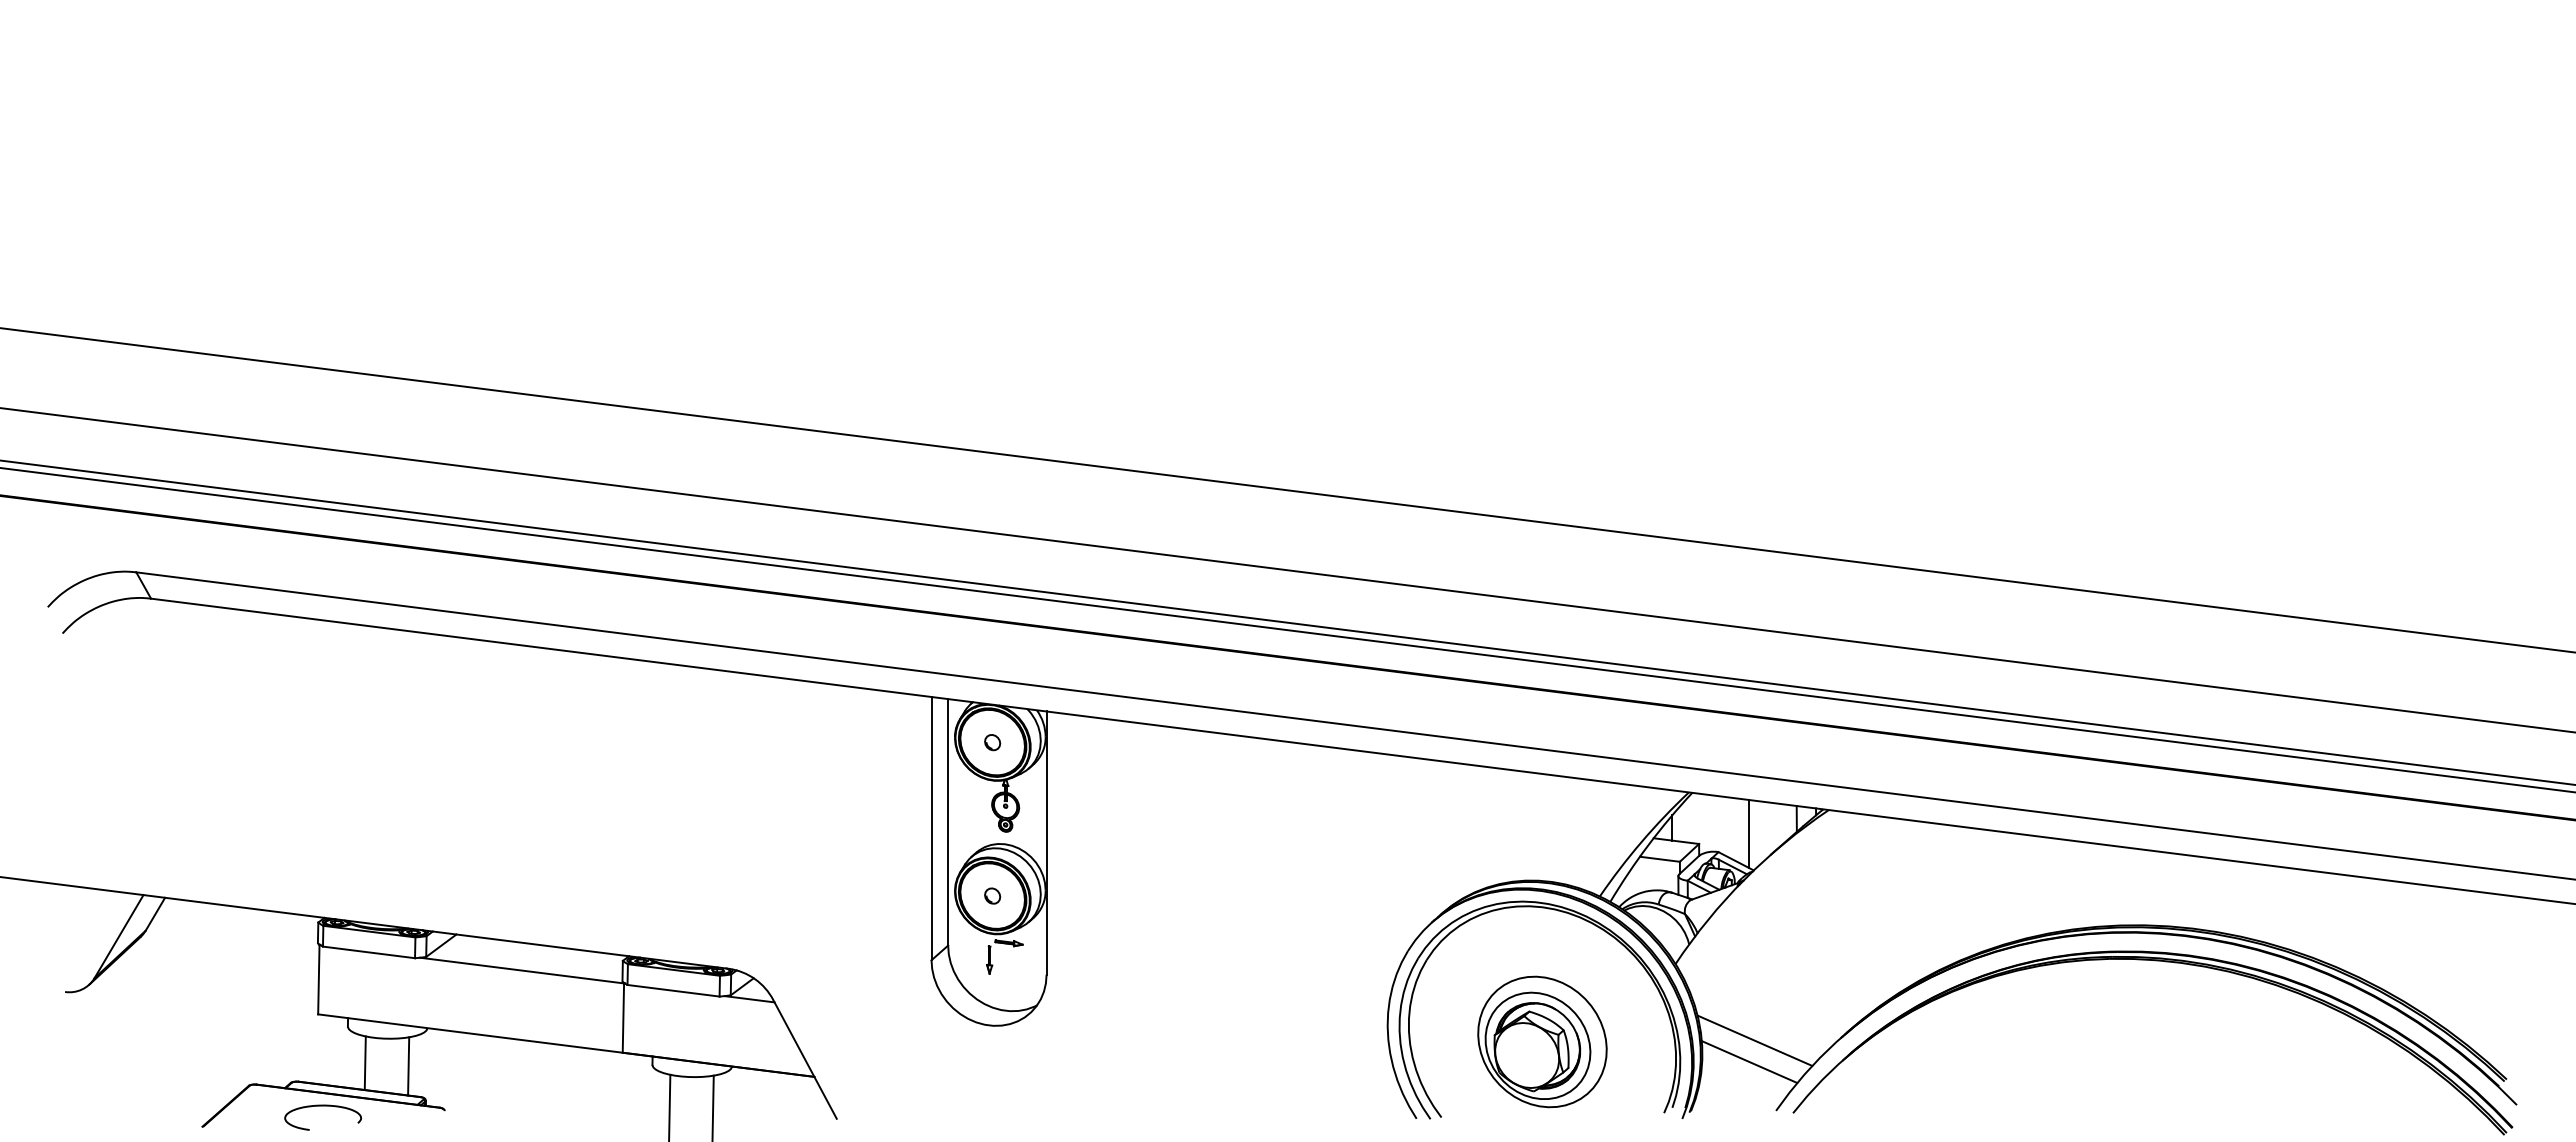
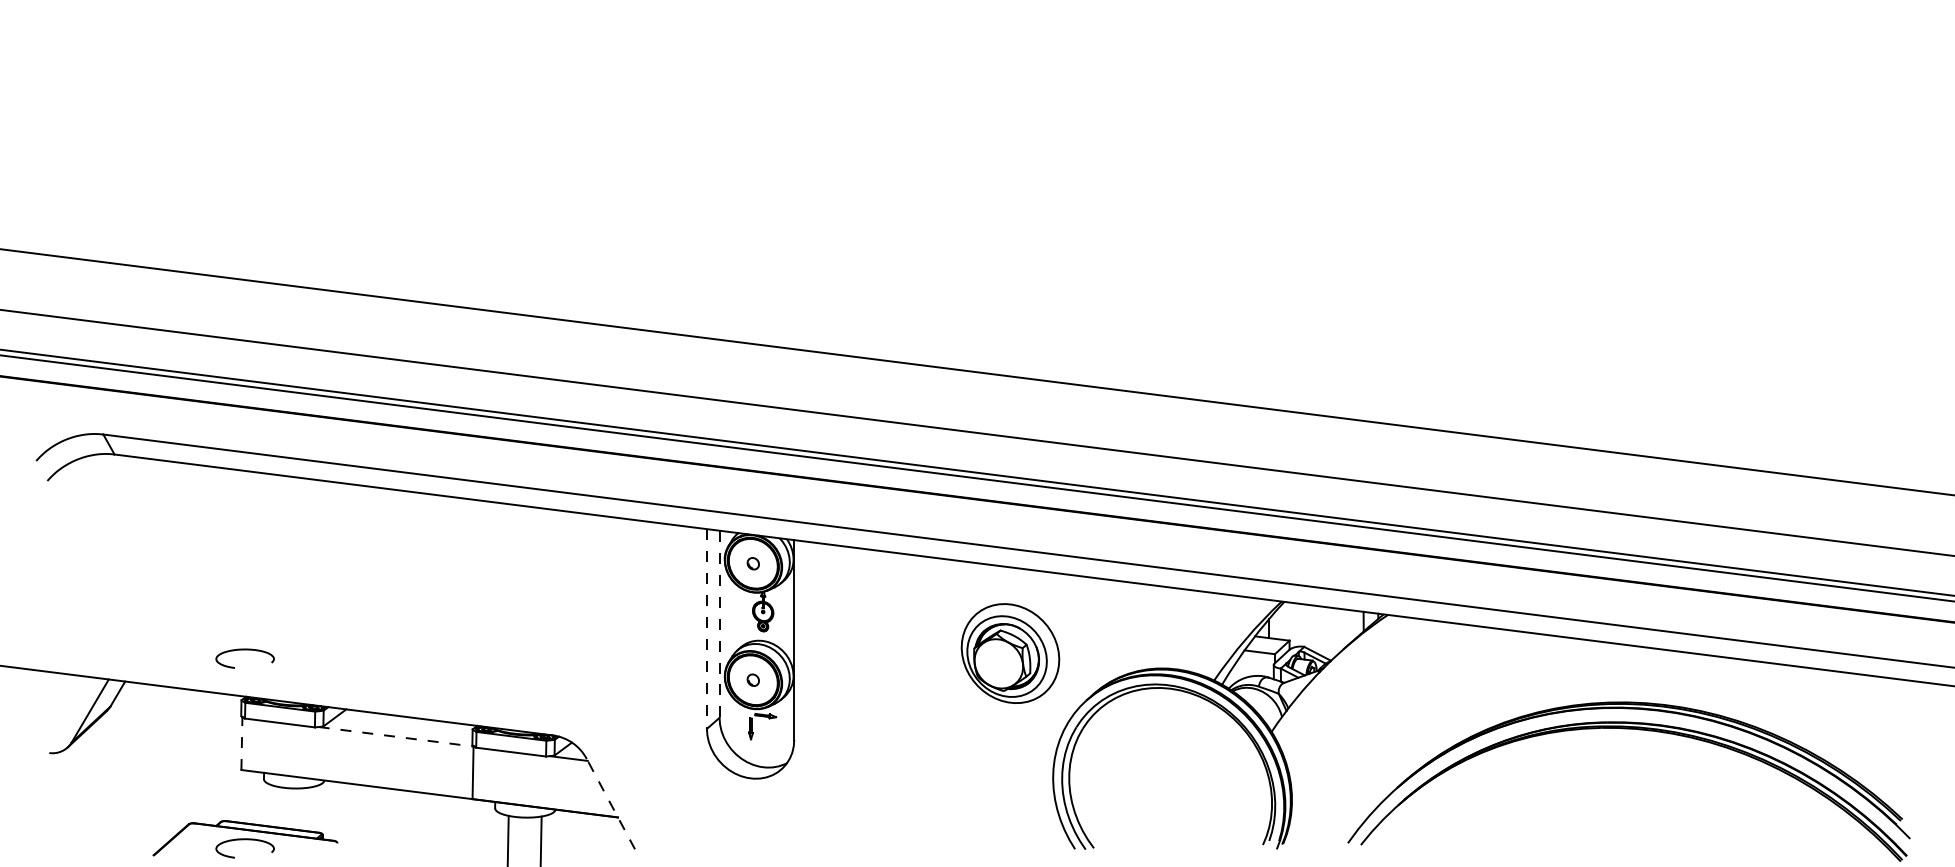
line: (948, 822) -> (719, 624), solid -> dashed
line: (931, 828) -> (706, 628), solid -> dashed
line: (1749, 833) -> (1327, 632), removed
curve: (322, 856) -> (244, 650), added
line: (523, 970) -> (397, 736), solid -> dashed
line: (318, 979) -> (241, 743), solid -> dashed
line: (1754, 1040) -> (1331, 789), removed
part: (1542, 1041) -> (1010, 653), moved
line: (804, 1058) -> (610, 803), solid -> dashed
line: (1749, 1062) -> (1327, 806), removed
line: (364, 1063) -> (276, 807), removed
line: (408, 1066) -> (309, 809), removed

